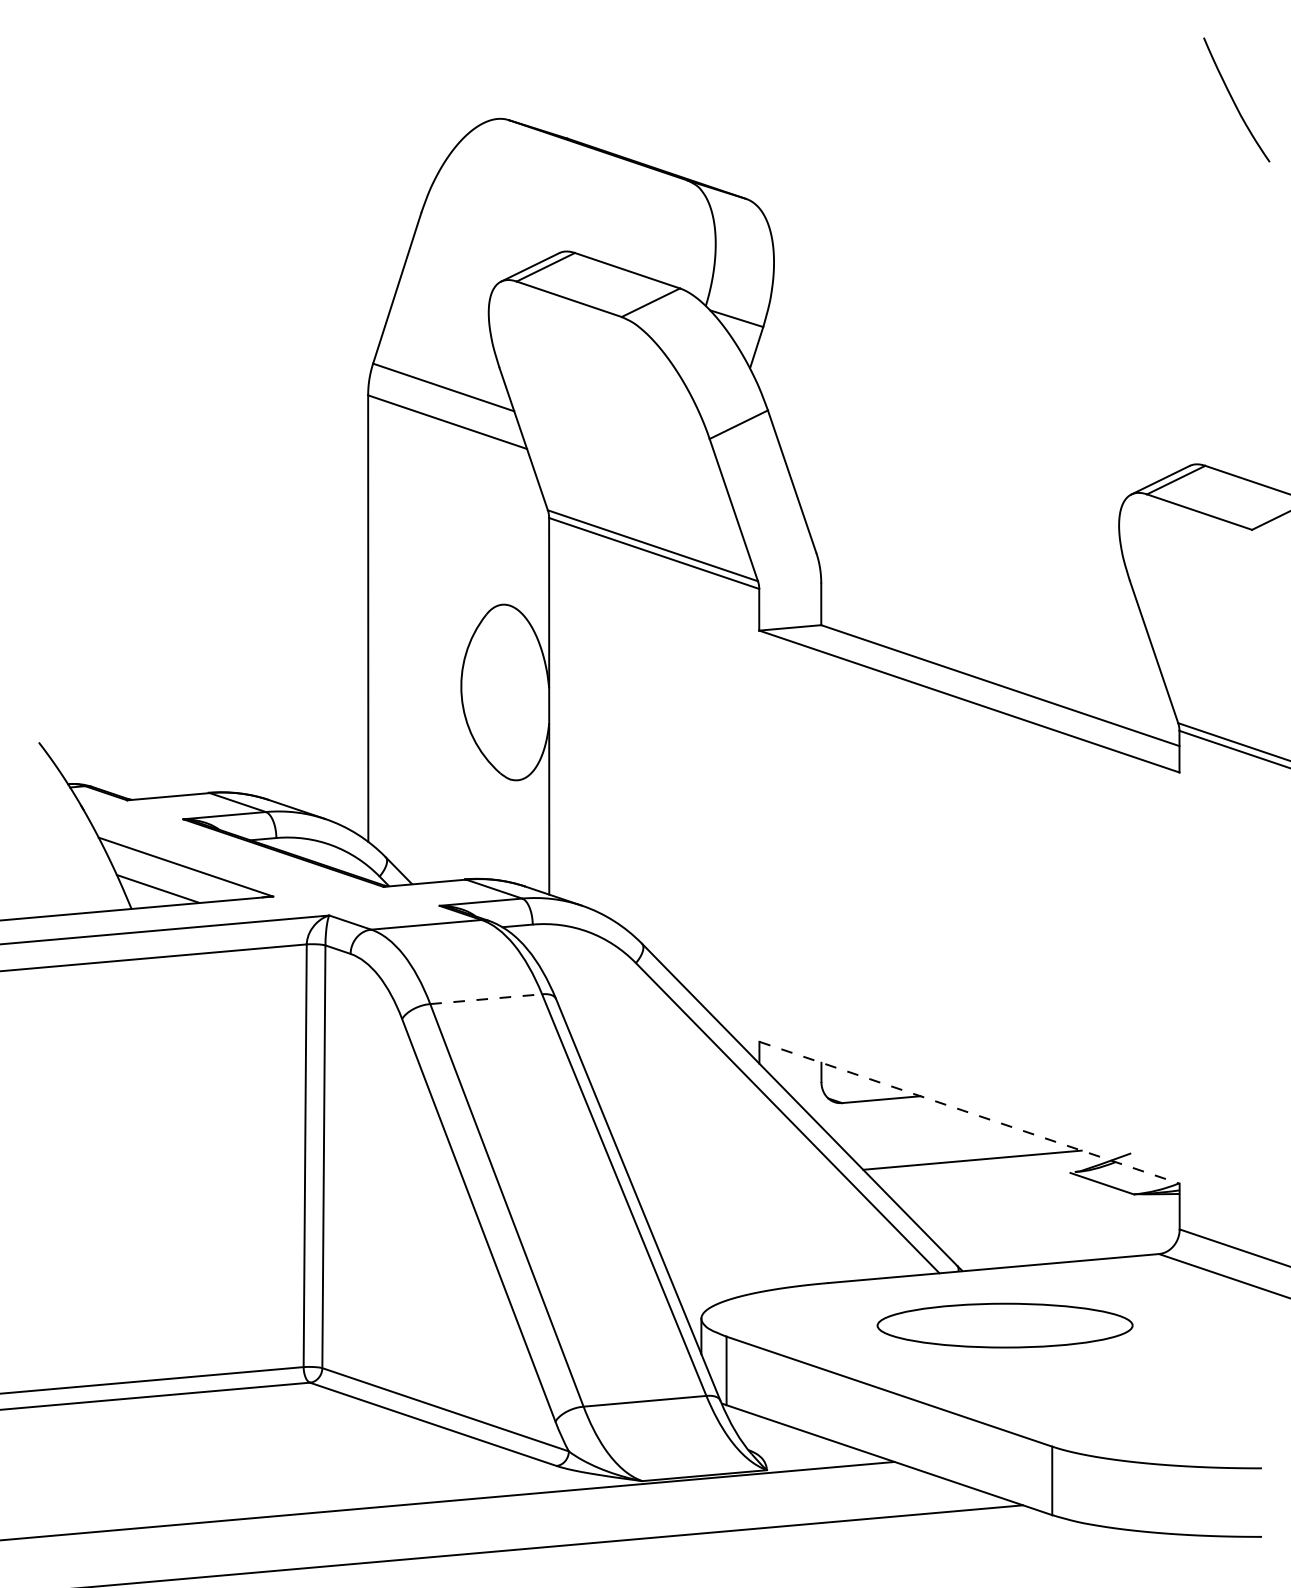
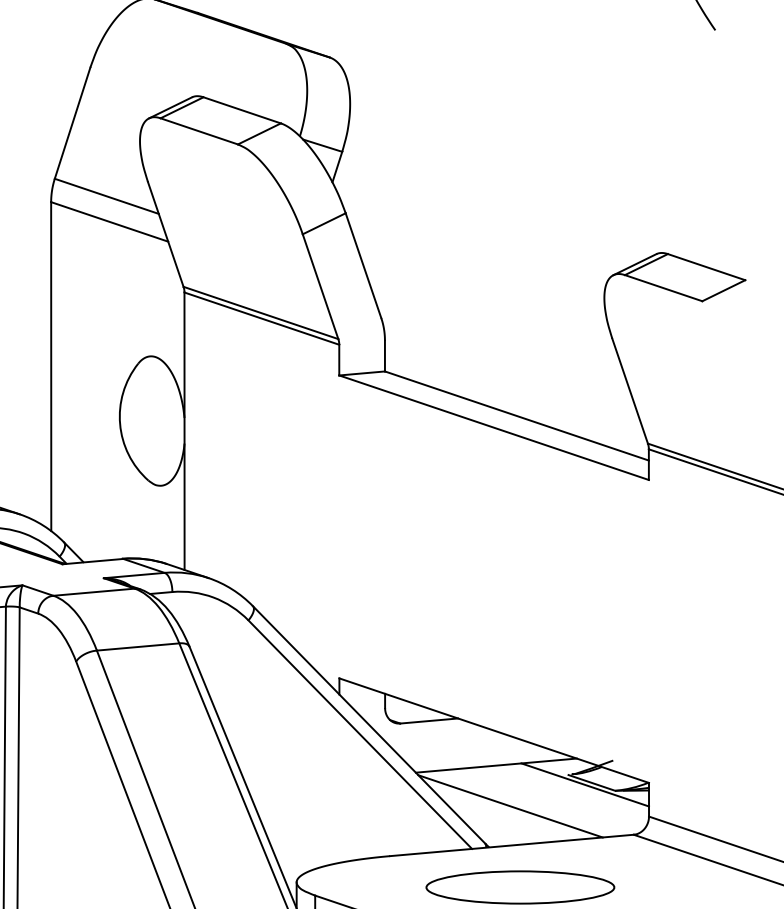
line: (486, 999) -> (138, 647), dashed -> solid
line: (969, 1112) -> (494, 730), dashed -> solid
line: (1092, 1186) -> (584, 784), added
line: (991, 1215) -> (510, 806), added

